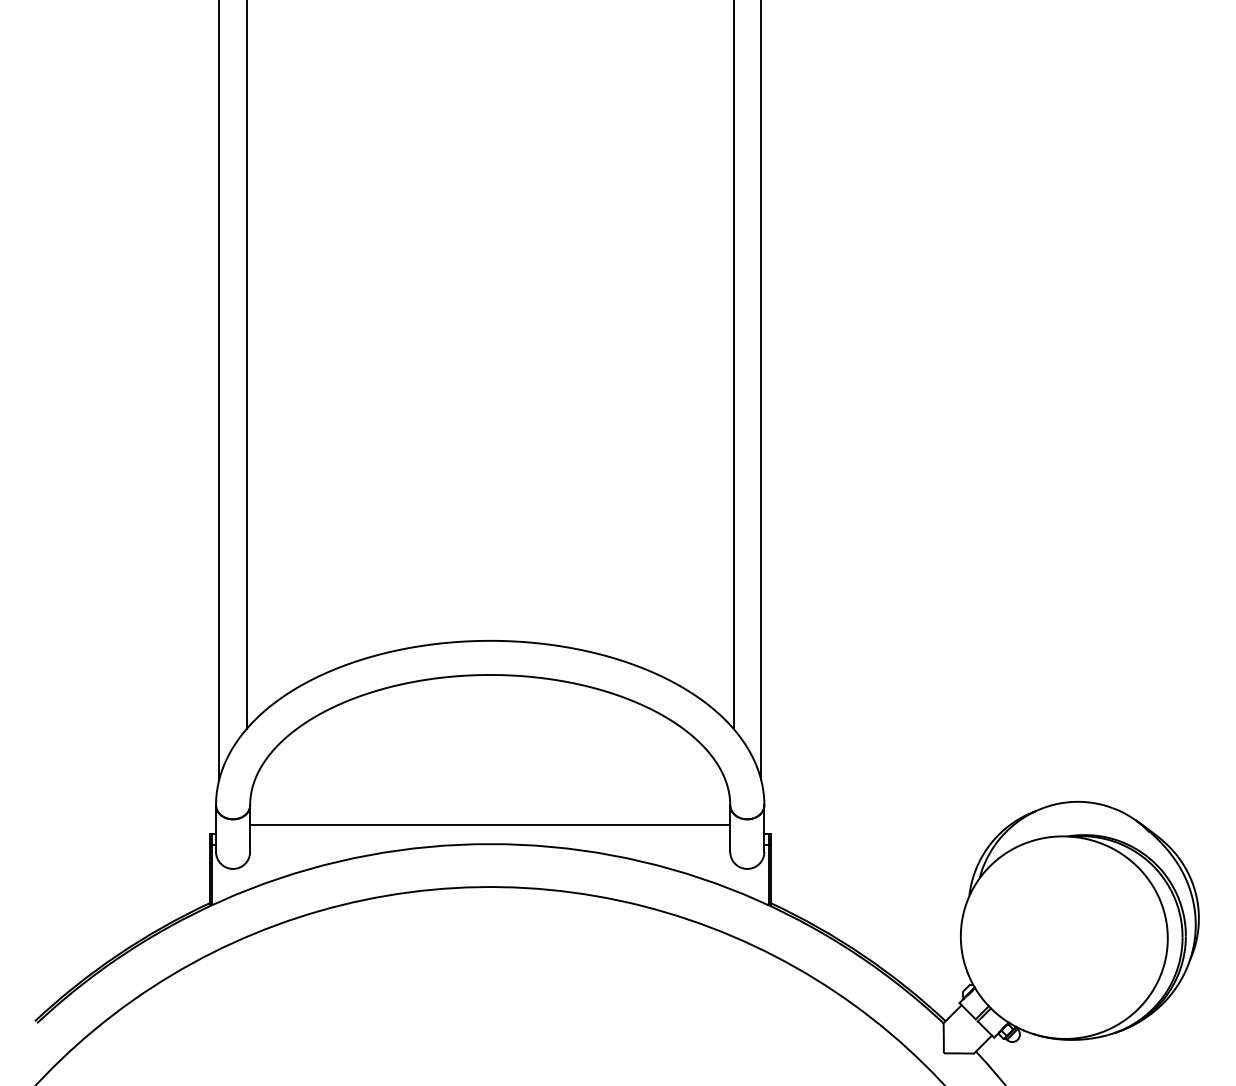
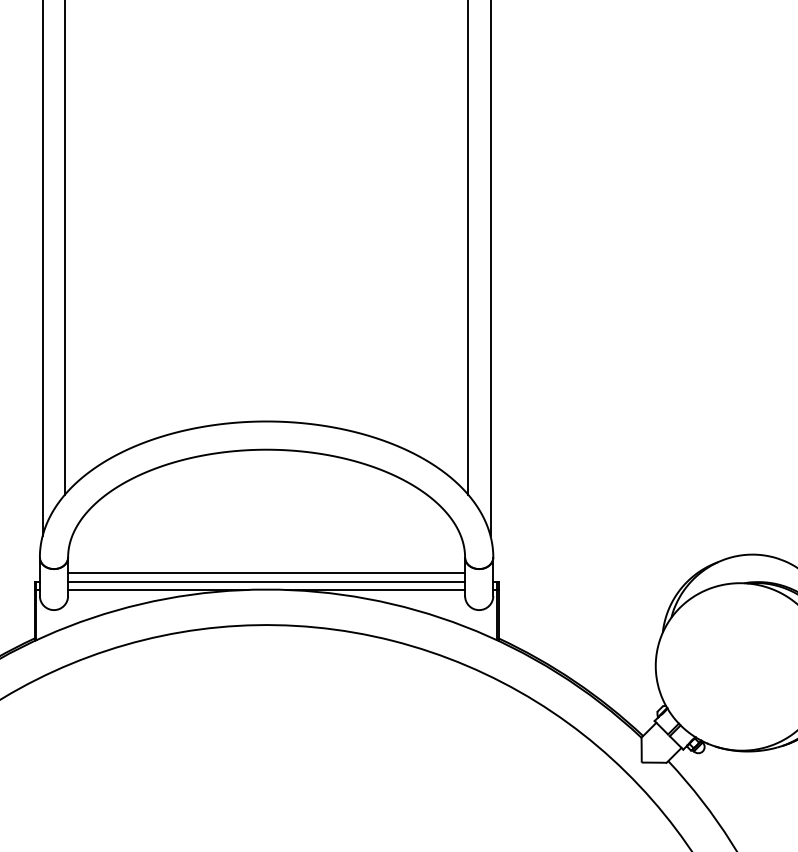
line: (490, 834) -> (266, 581), added
line: (358, 844) -> (157, 589), added
line: (621, 844) -> (375, 589), added

